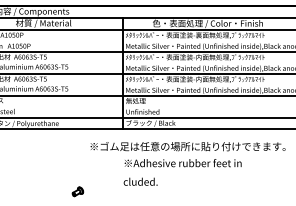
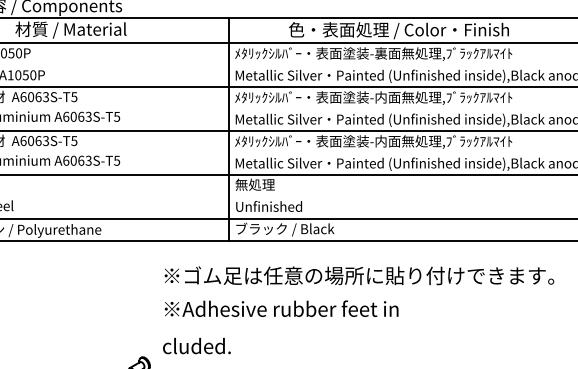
text: (182, 172) -> (280, 327), moved

